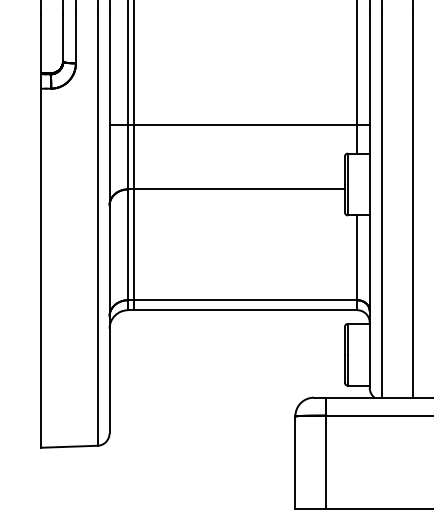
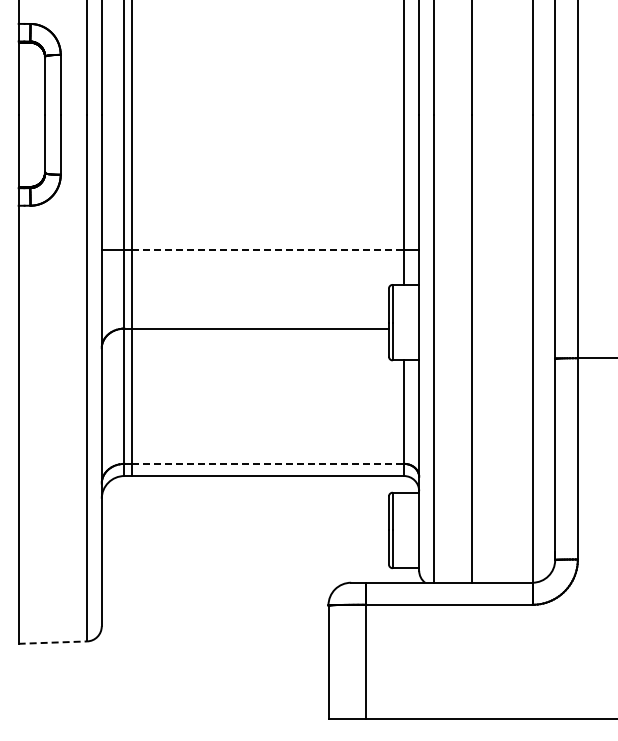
line: (246, 125) -> (268, 250), solid -> dashed
line: (246, 299) -> (268, 463), solid -> dashed
line: (70, 446) -> (53, 642), solid -> dashed

